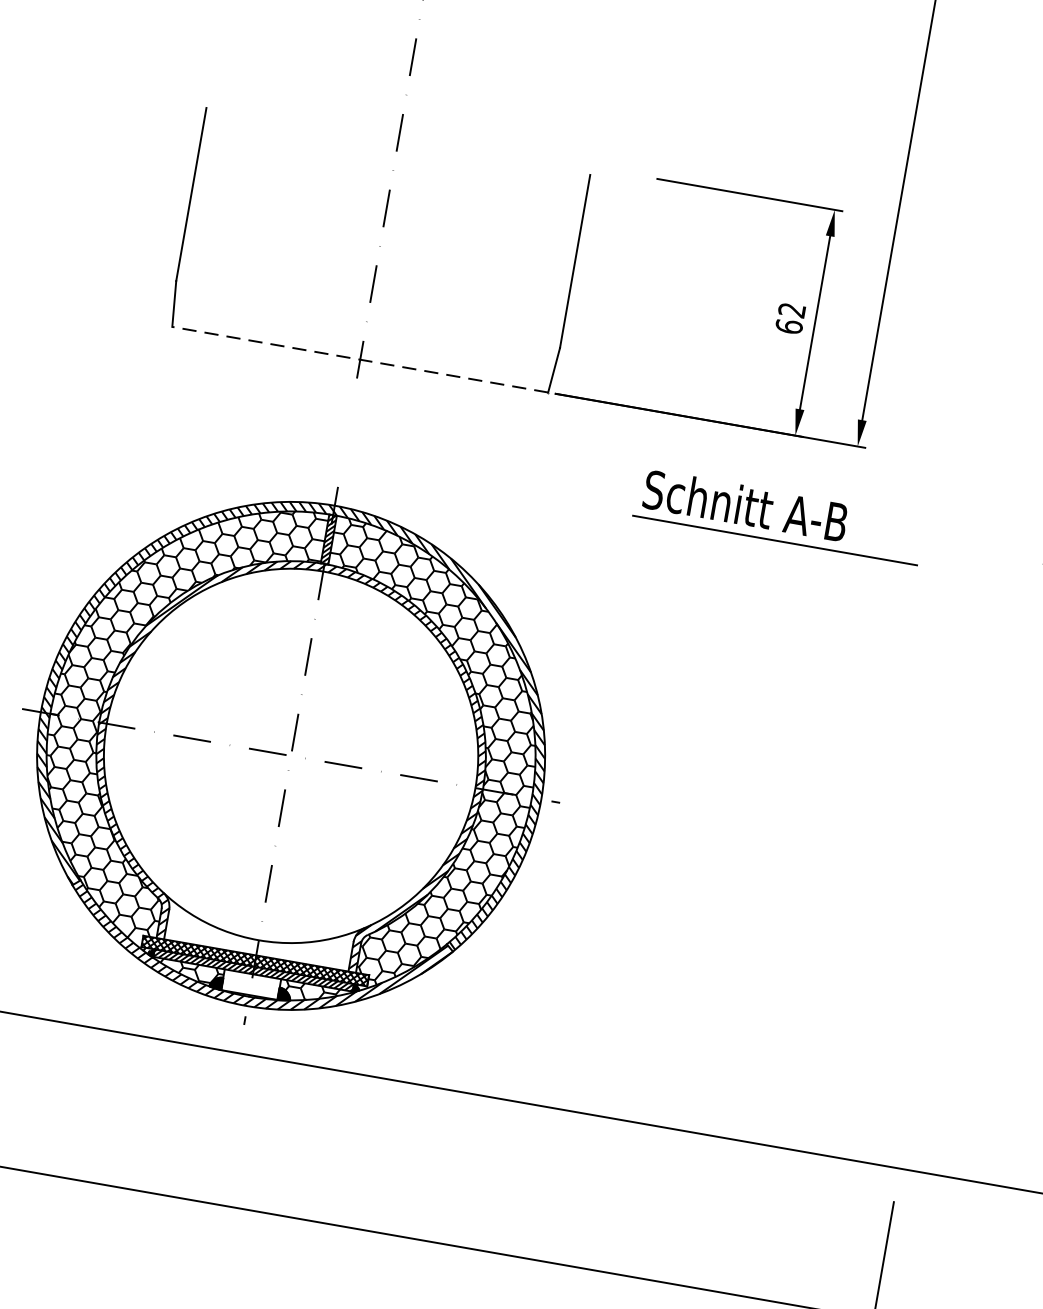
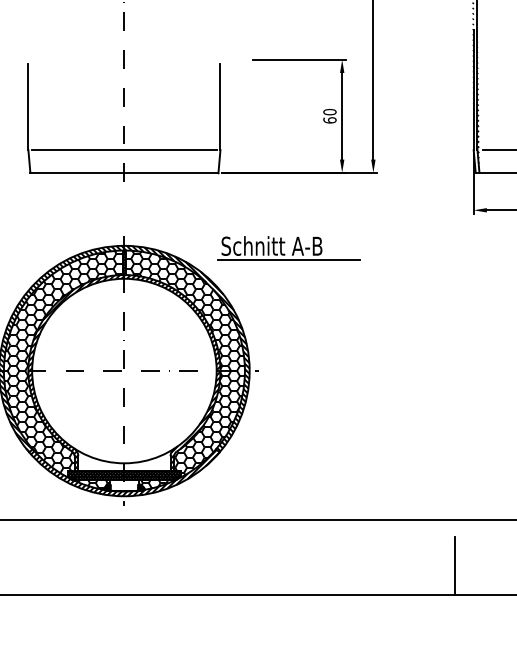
text: (791, 308) -> (329, 111), 62 -> 60
line: (368, 315) -> (124, 150), added
line: (358, 358) -> (123, 172), dashed -> solid
part: (777, 516) -> (288, 248), moved

